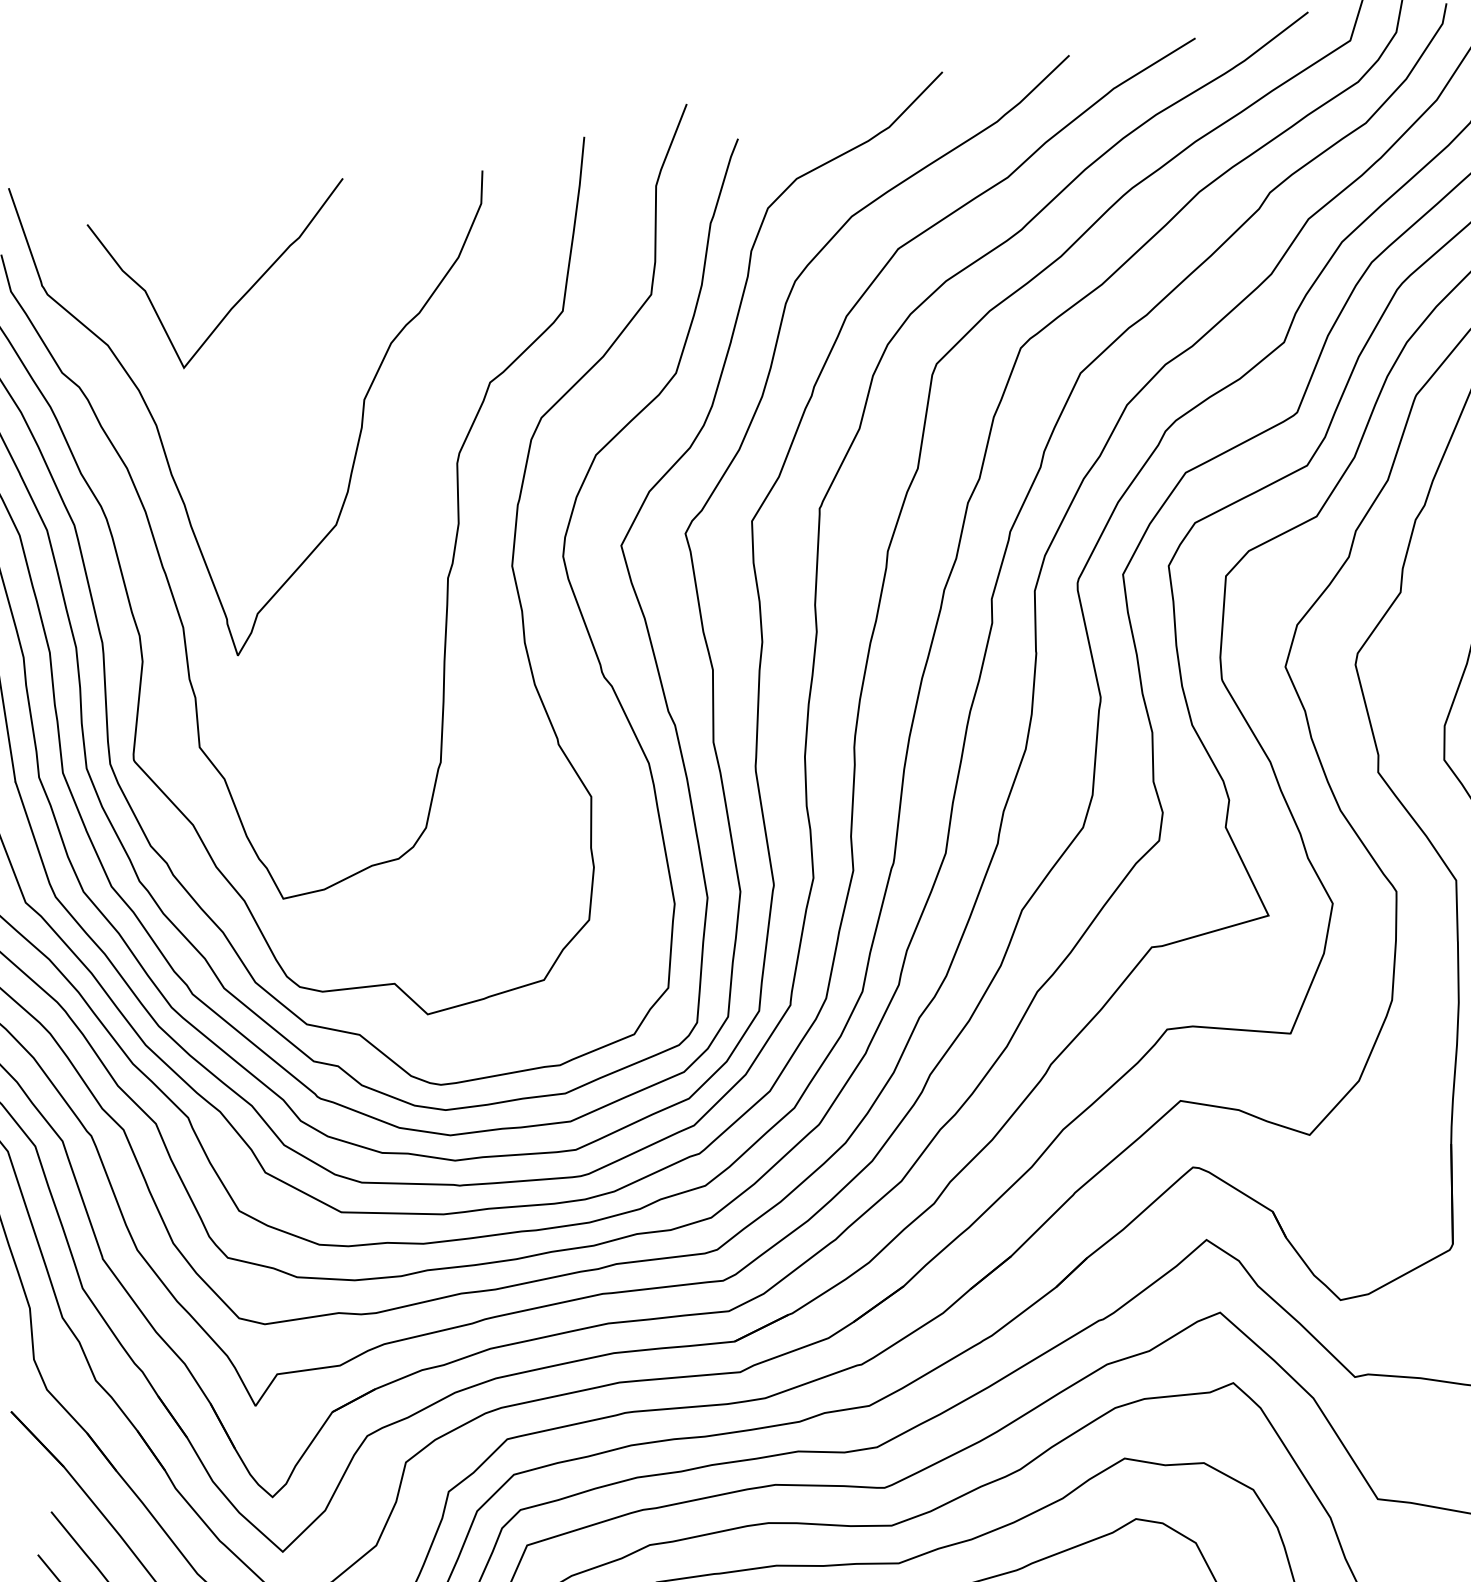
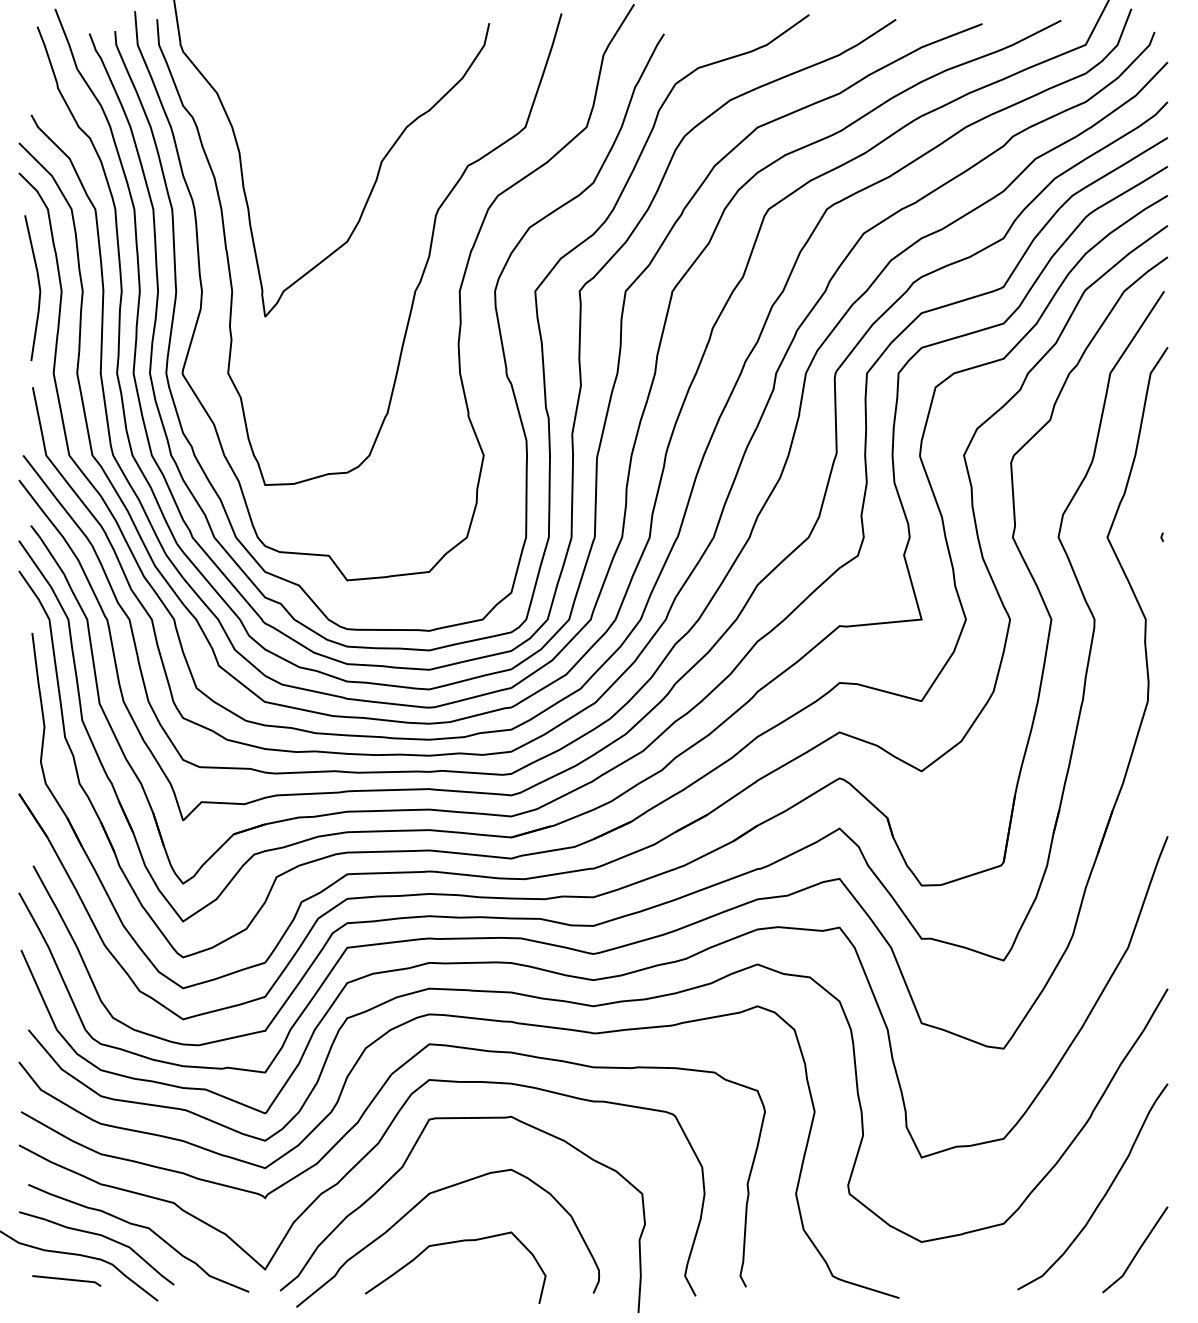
curve: (243, 293) -> (314, 75), removed

